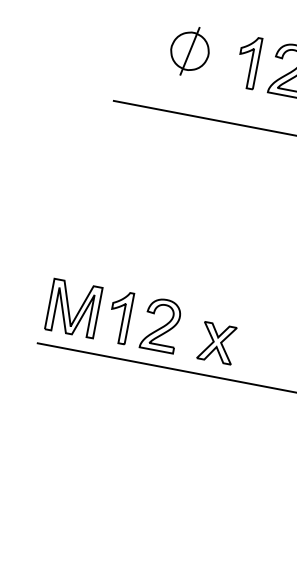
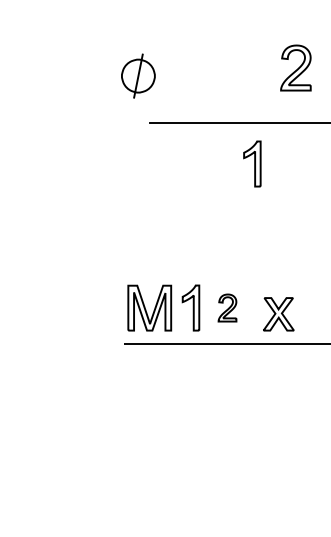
part: (190, 50) -> (138, 75), moved
part: (248, 61) -> (252, 163), moved
part: (161, 324) -> (227, 307), size x0.6

